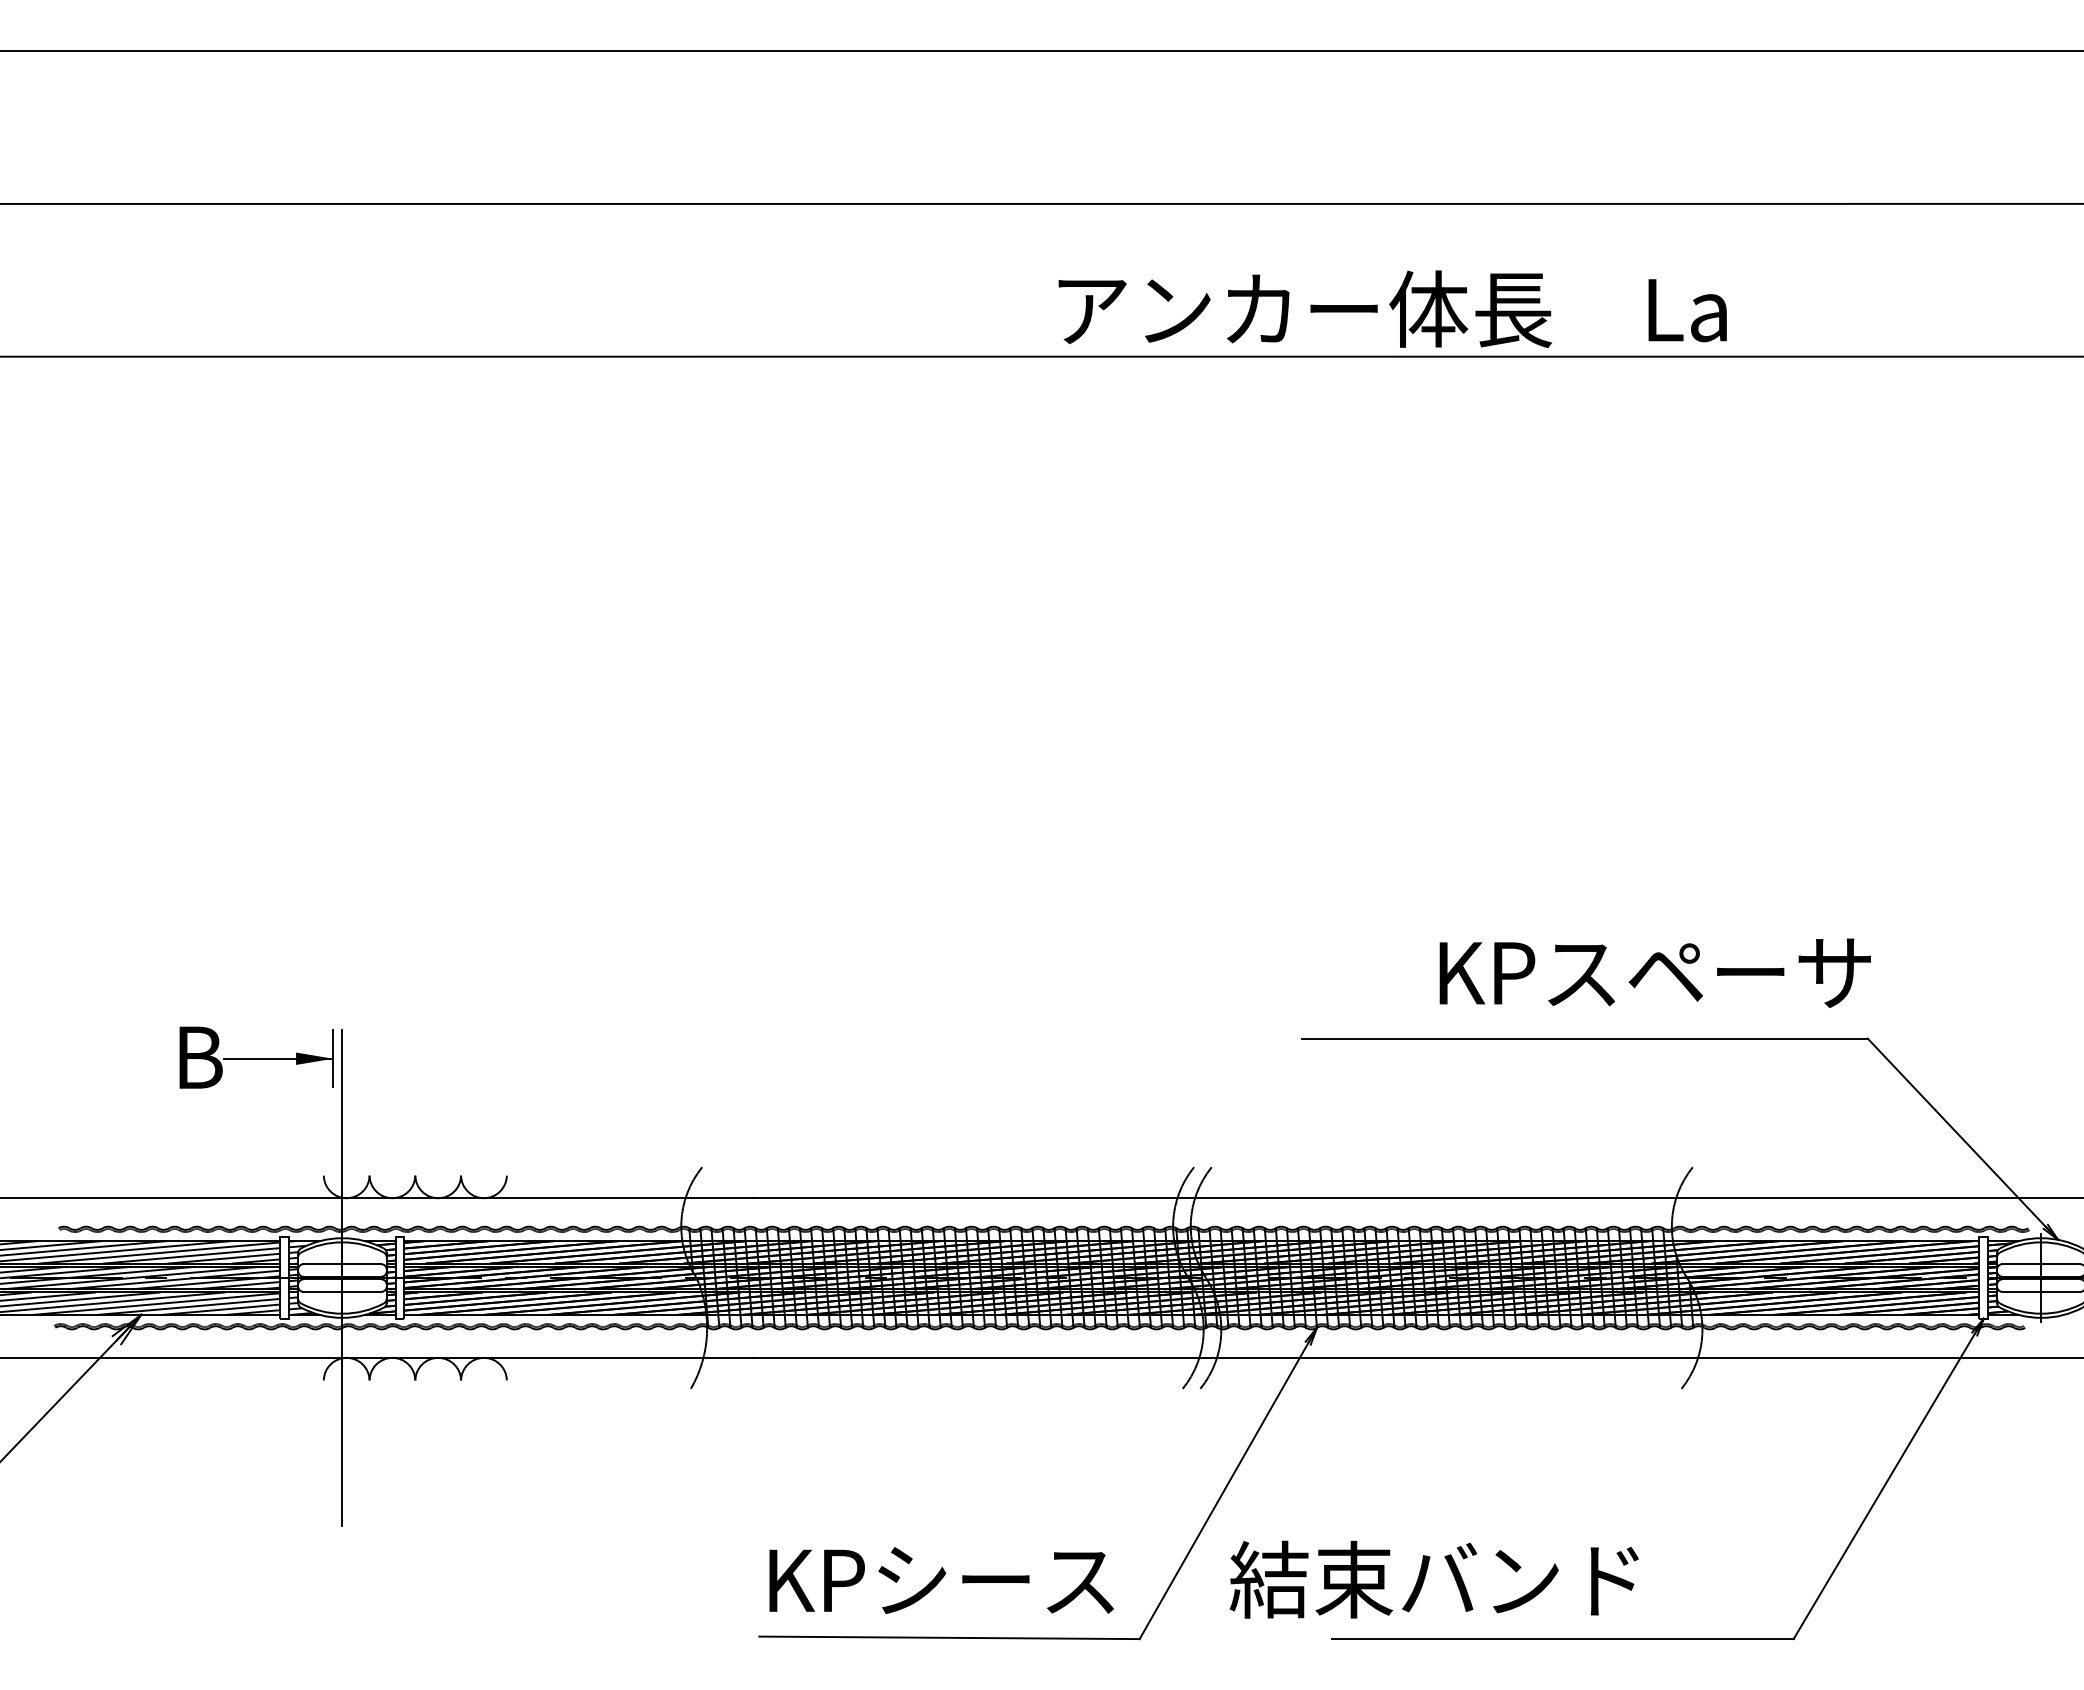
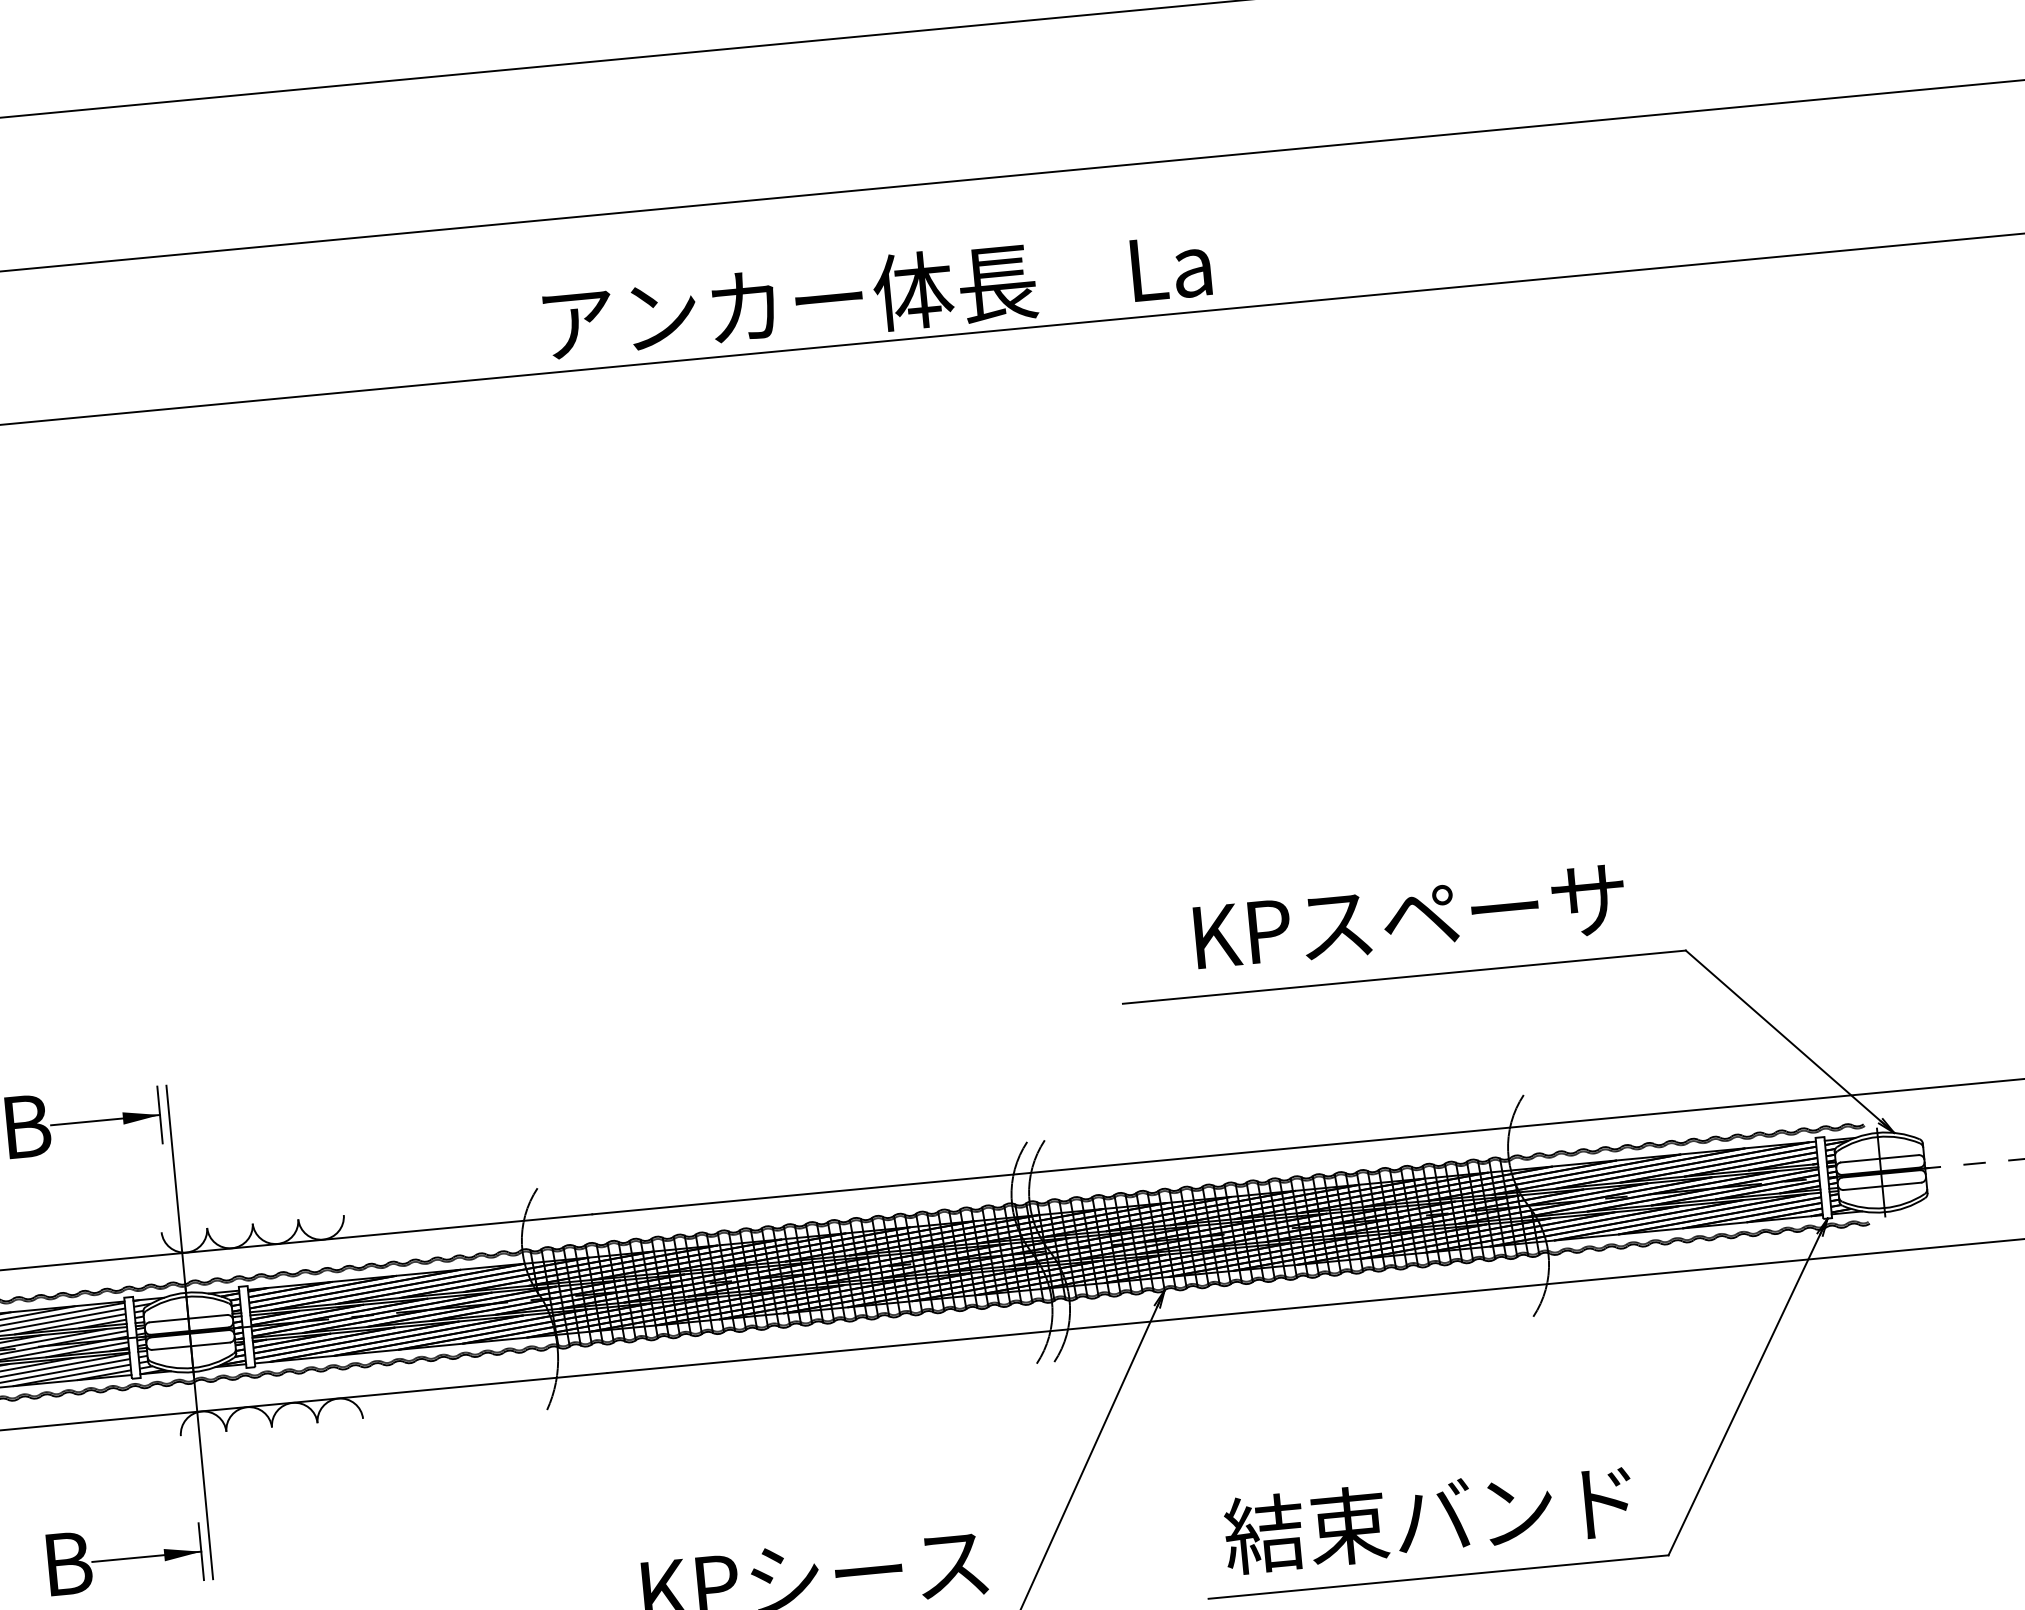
text: (1392, 308) -> (877, 293), moved
text: (1654, 972) -> (1409, 917), moved
part: (256, 1496) -> (124, 1558), added
text: (1433, 1579) -> (1427, 1518), moved

